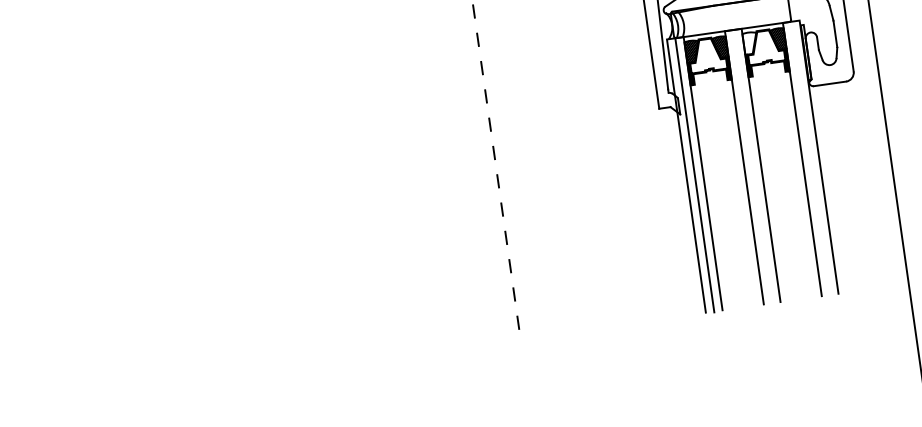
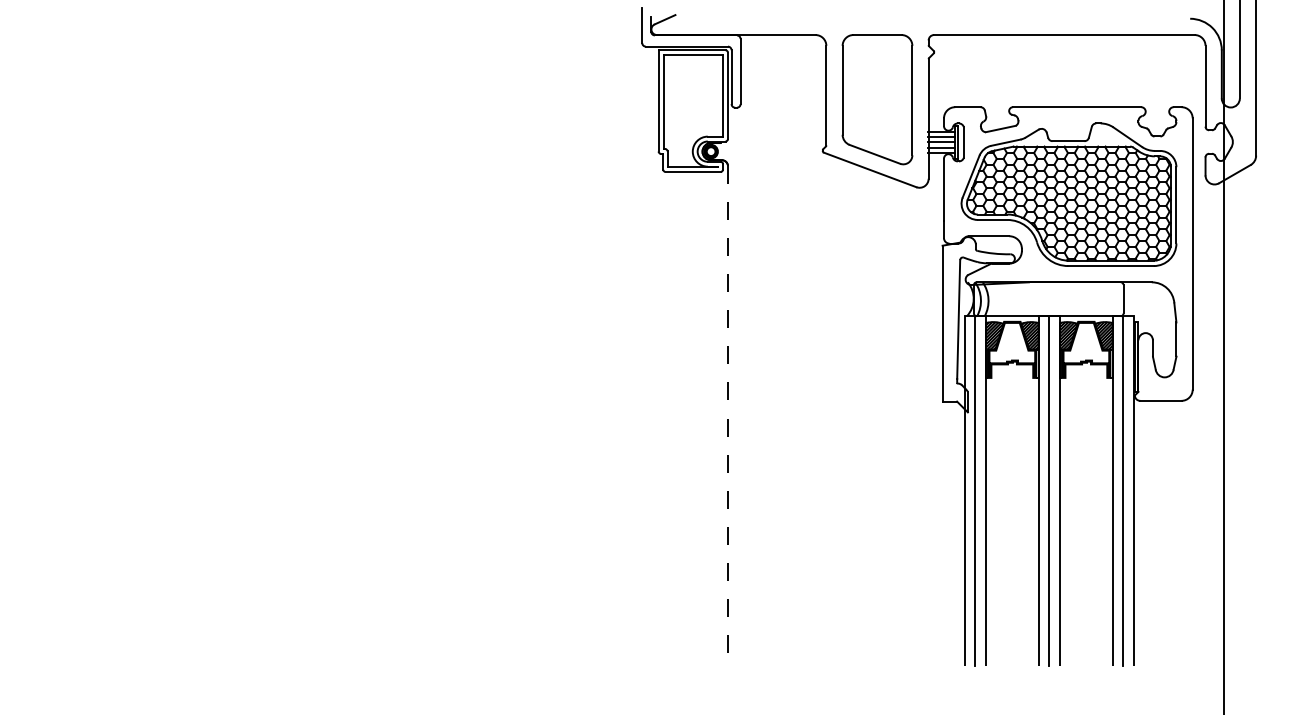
hatch: (750, 43) -> (1068, 335), added
line: (810, 158) -> (1123, 491), added
line: (752, 167) -> (1049, 491), added

